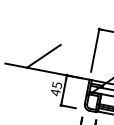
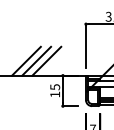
line: (34, 53) -> (26, 60), added
line: (53, 57) -> (46, 60), added
text: (55, 92) -> (54, 94), 45 -> 15

